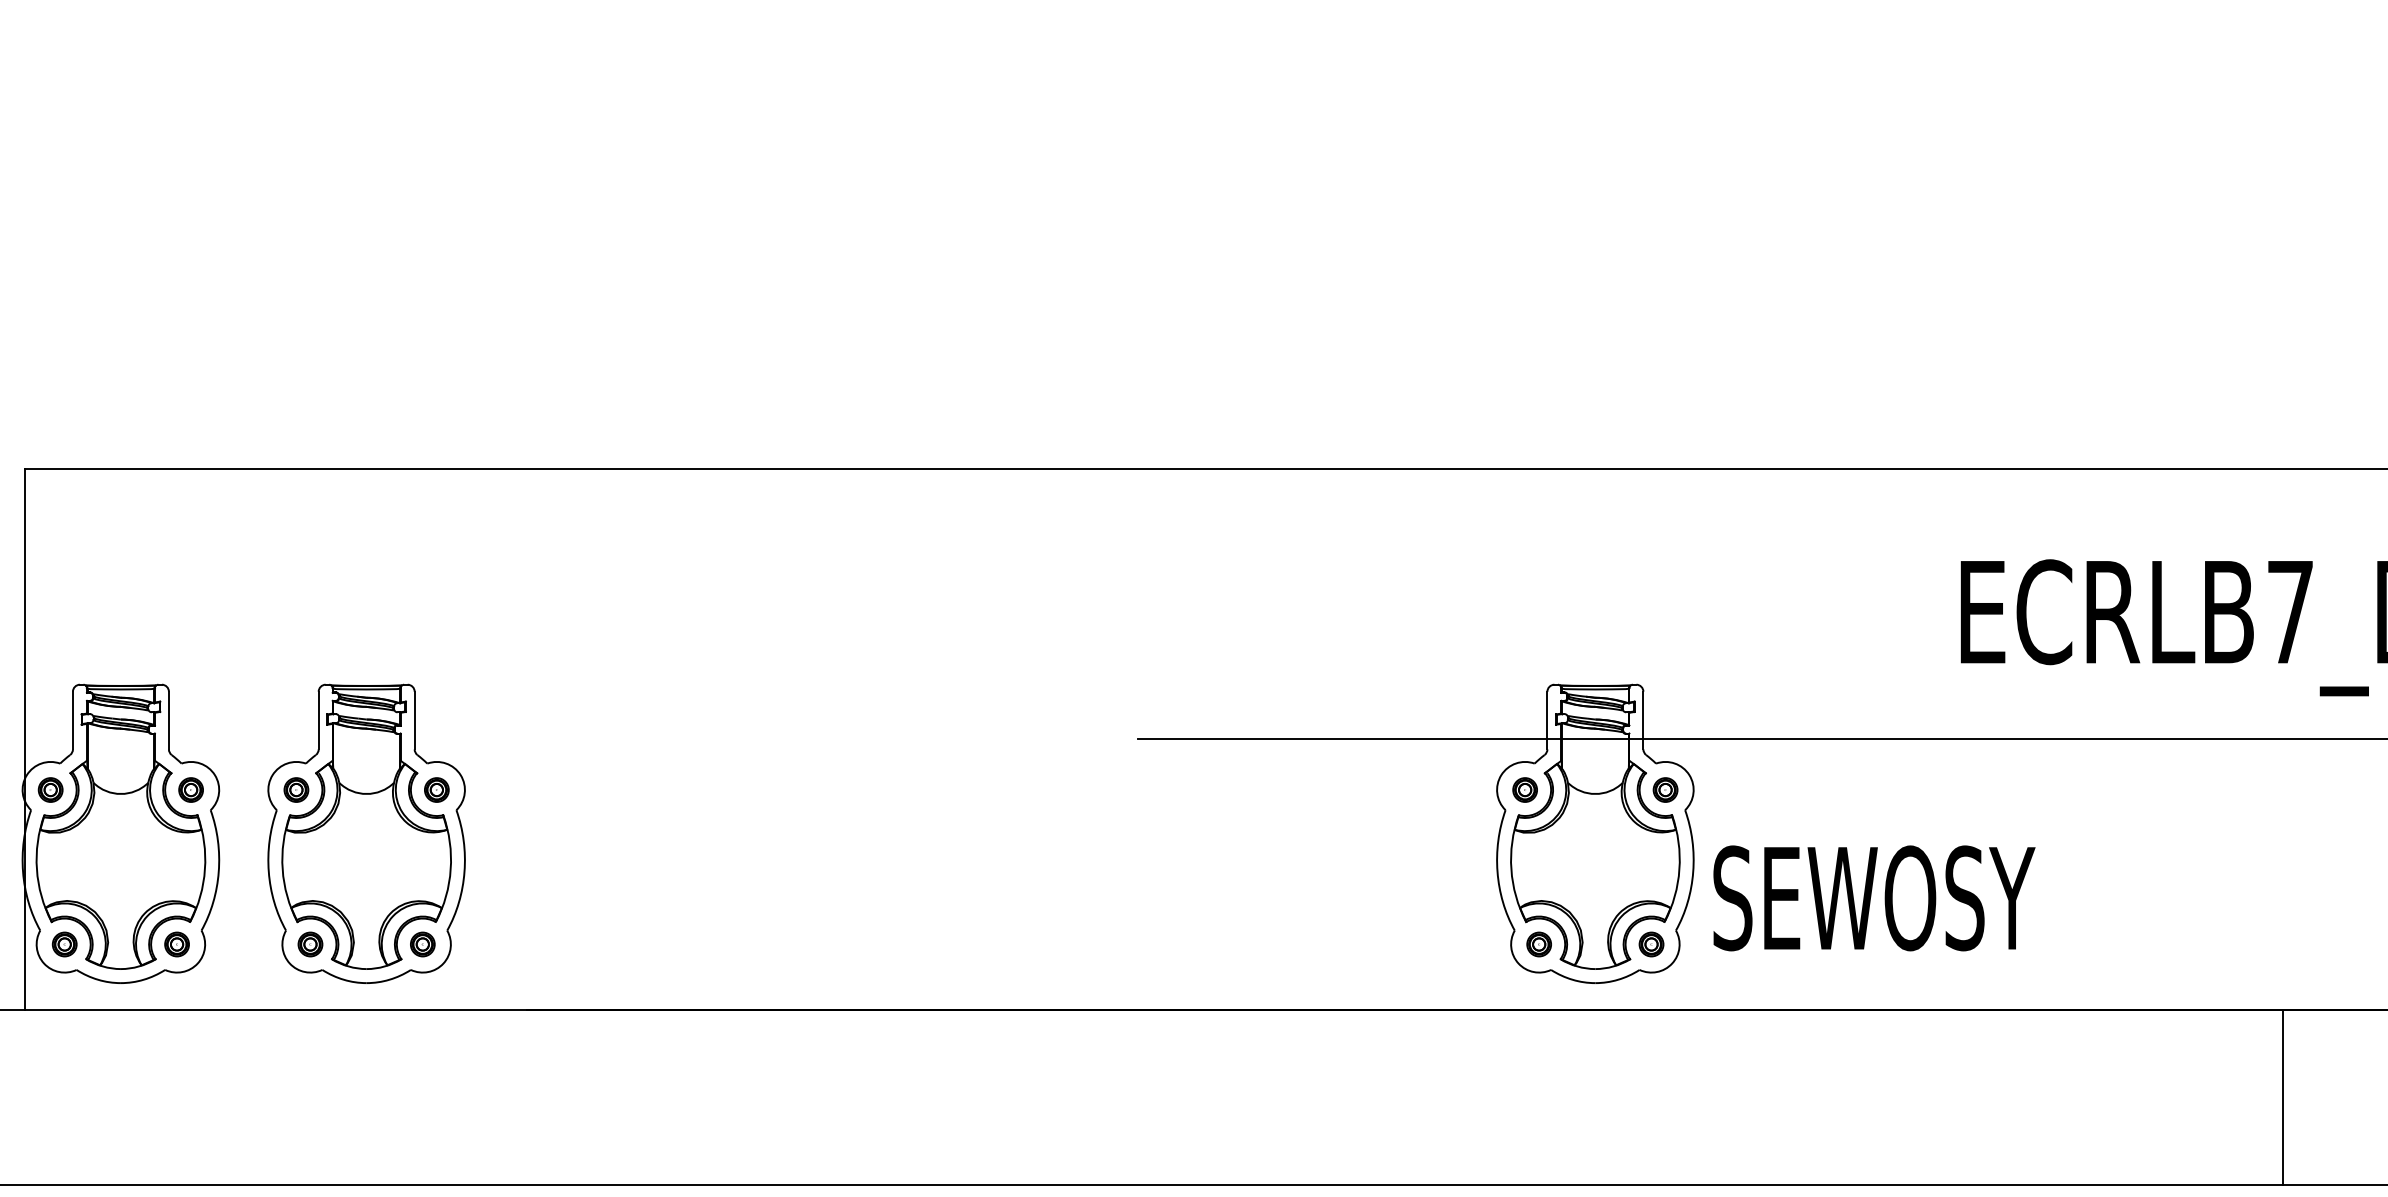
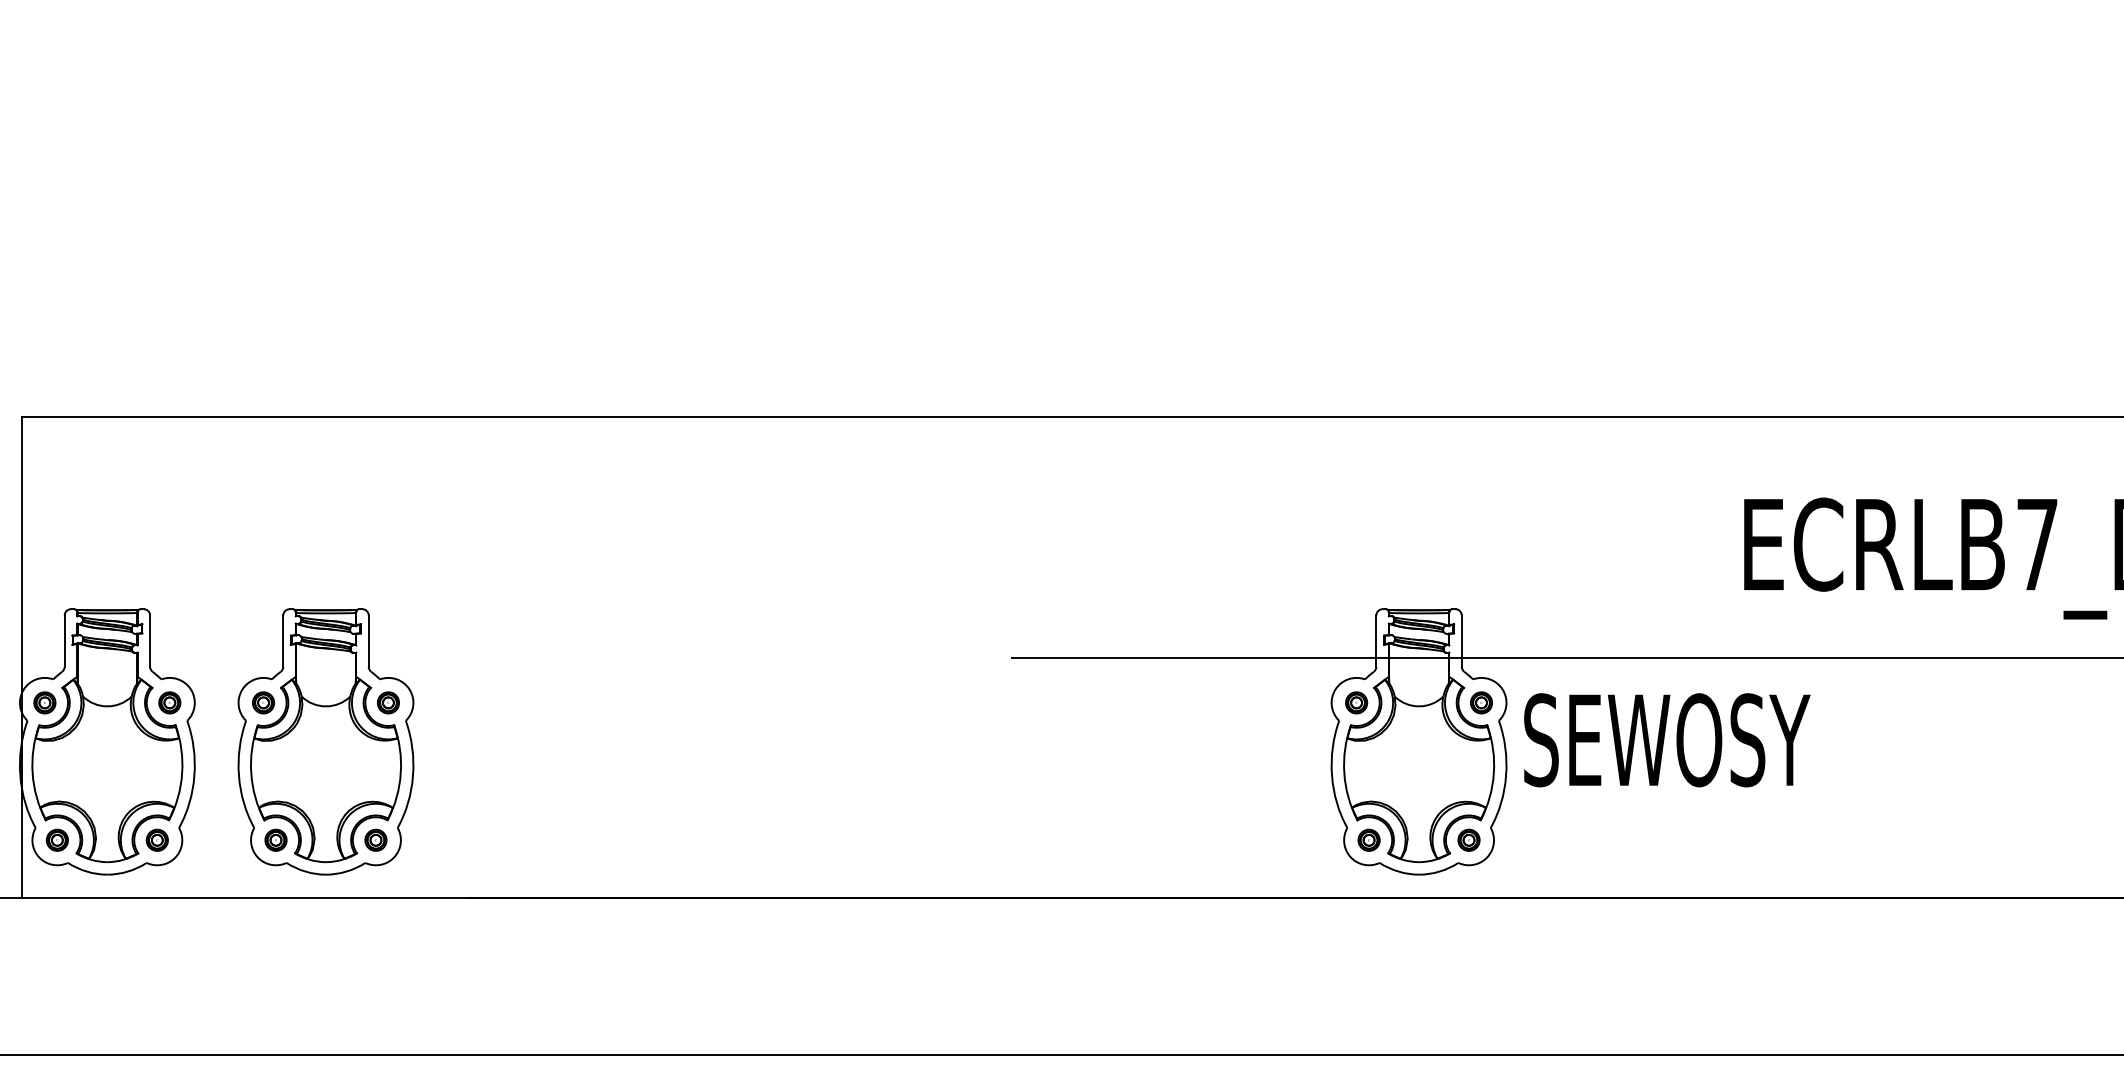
text: (1874, 898) -> (1667, 740), moved
line: (2282, 1097) -> (2030, 976), removed

